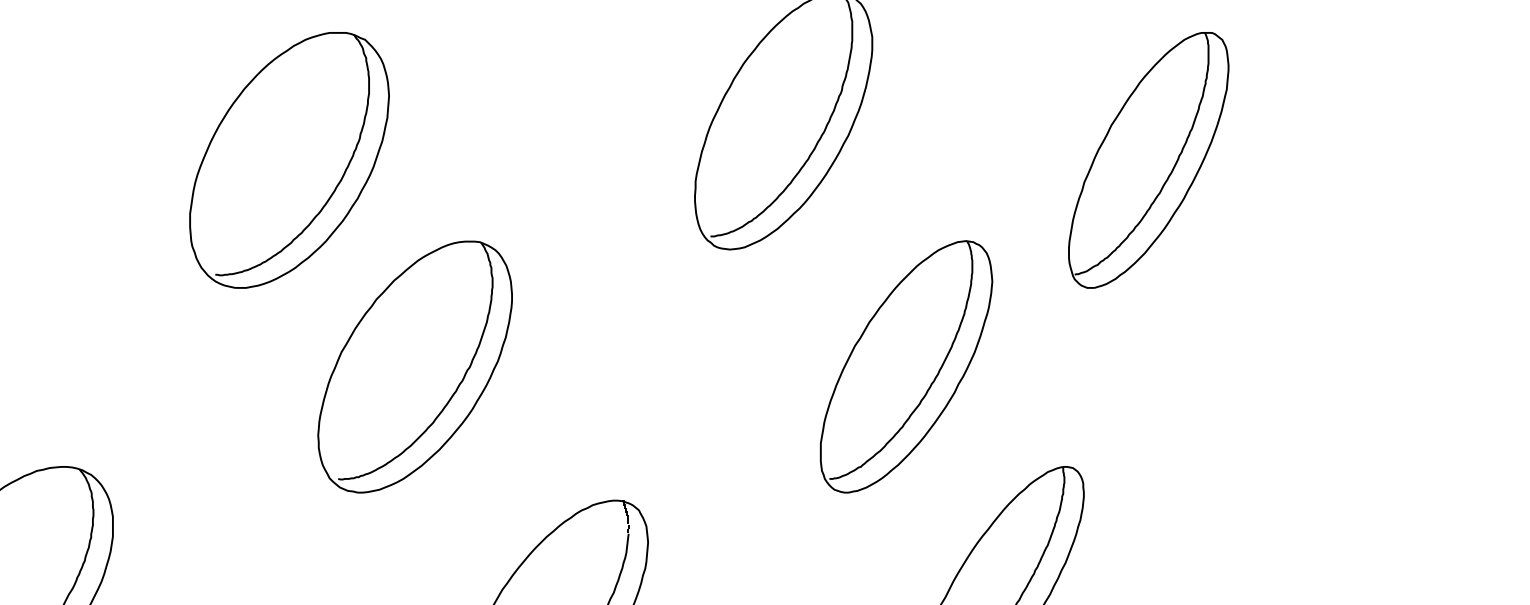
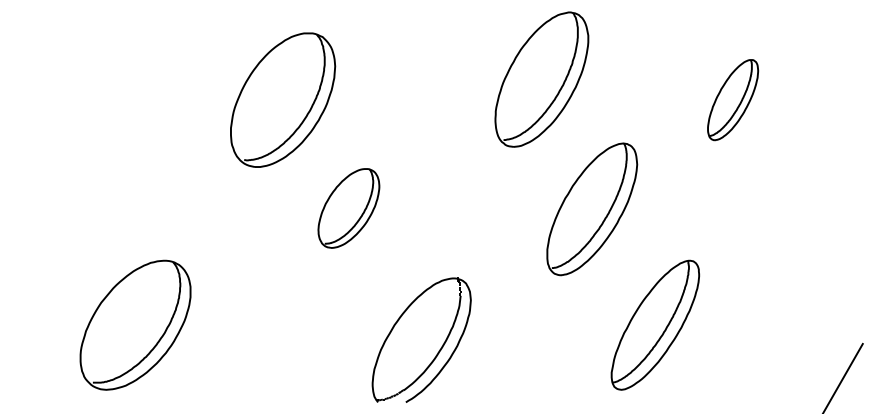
part: (1147, 159) -> (732, 99), size x0.6
part: (414, 367) -> (348, 208), size x0.6
part: (906, 367) -> (592, 209), moved

